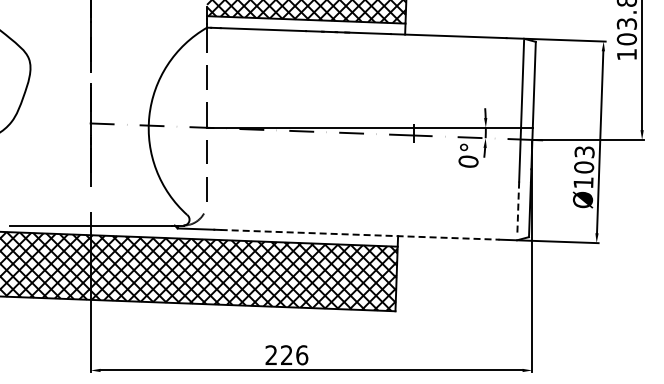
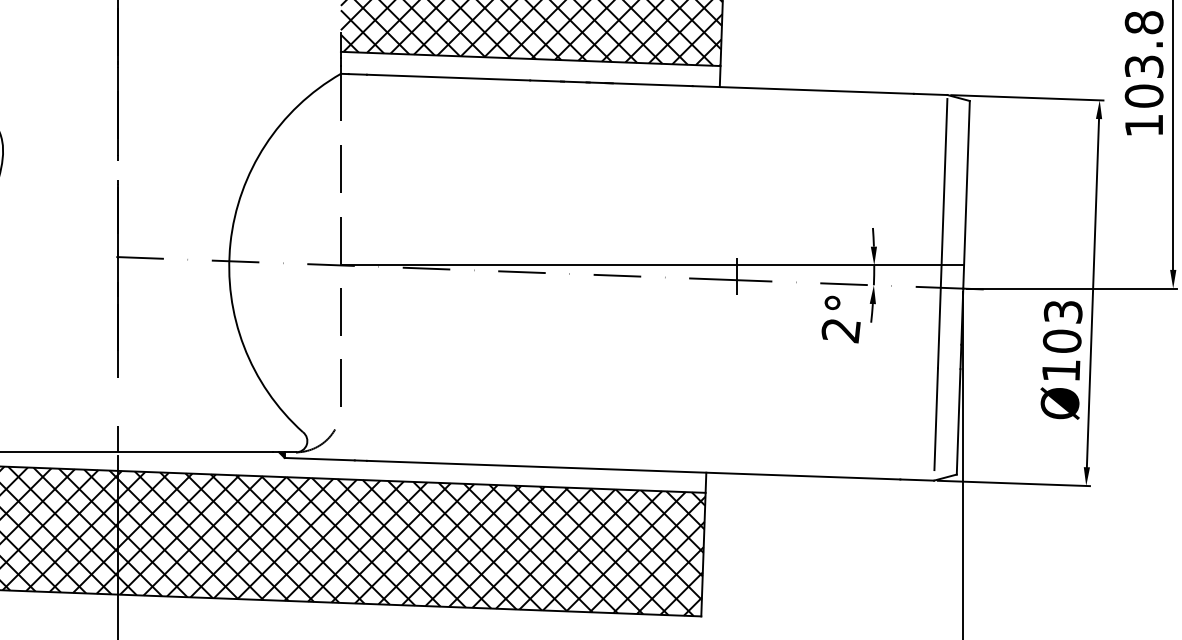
text: (468, 161) -> (841, 329), 0° -> 2°
line: (518, 208) -> (936, 419), dashed -> solid
line: (360, 234) -> (634, 469), dashed -> solid

